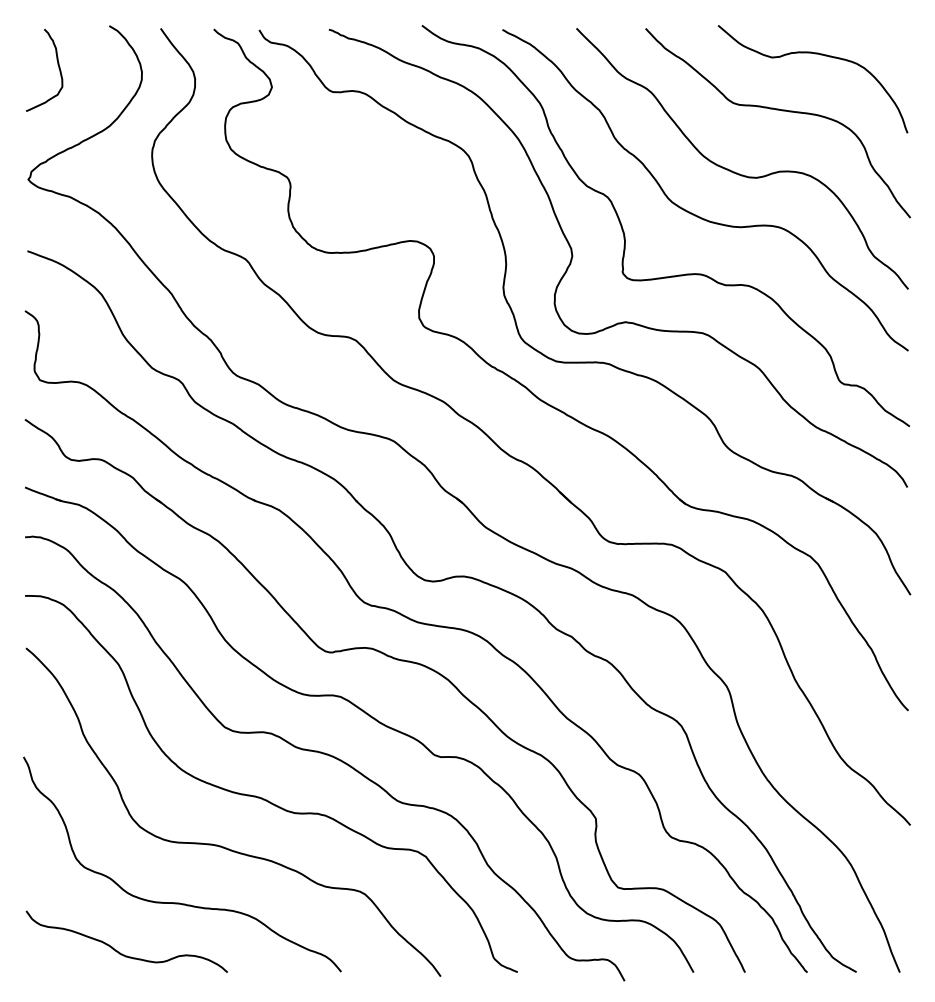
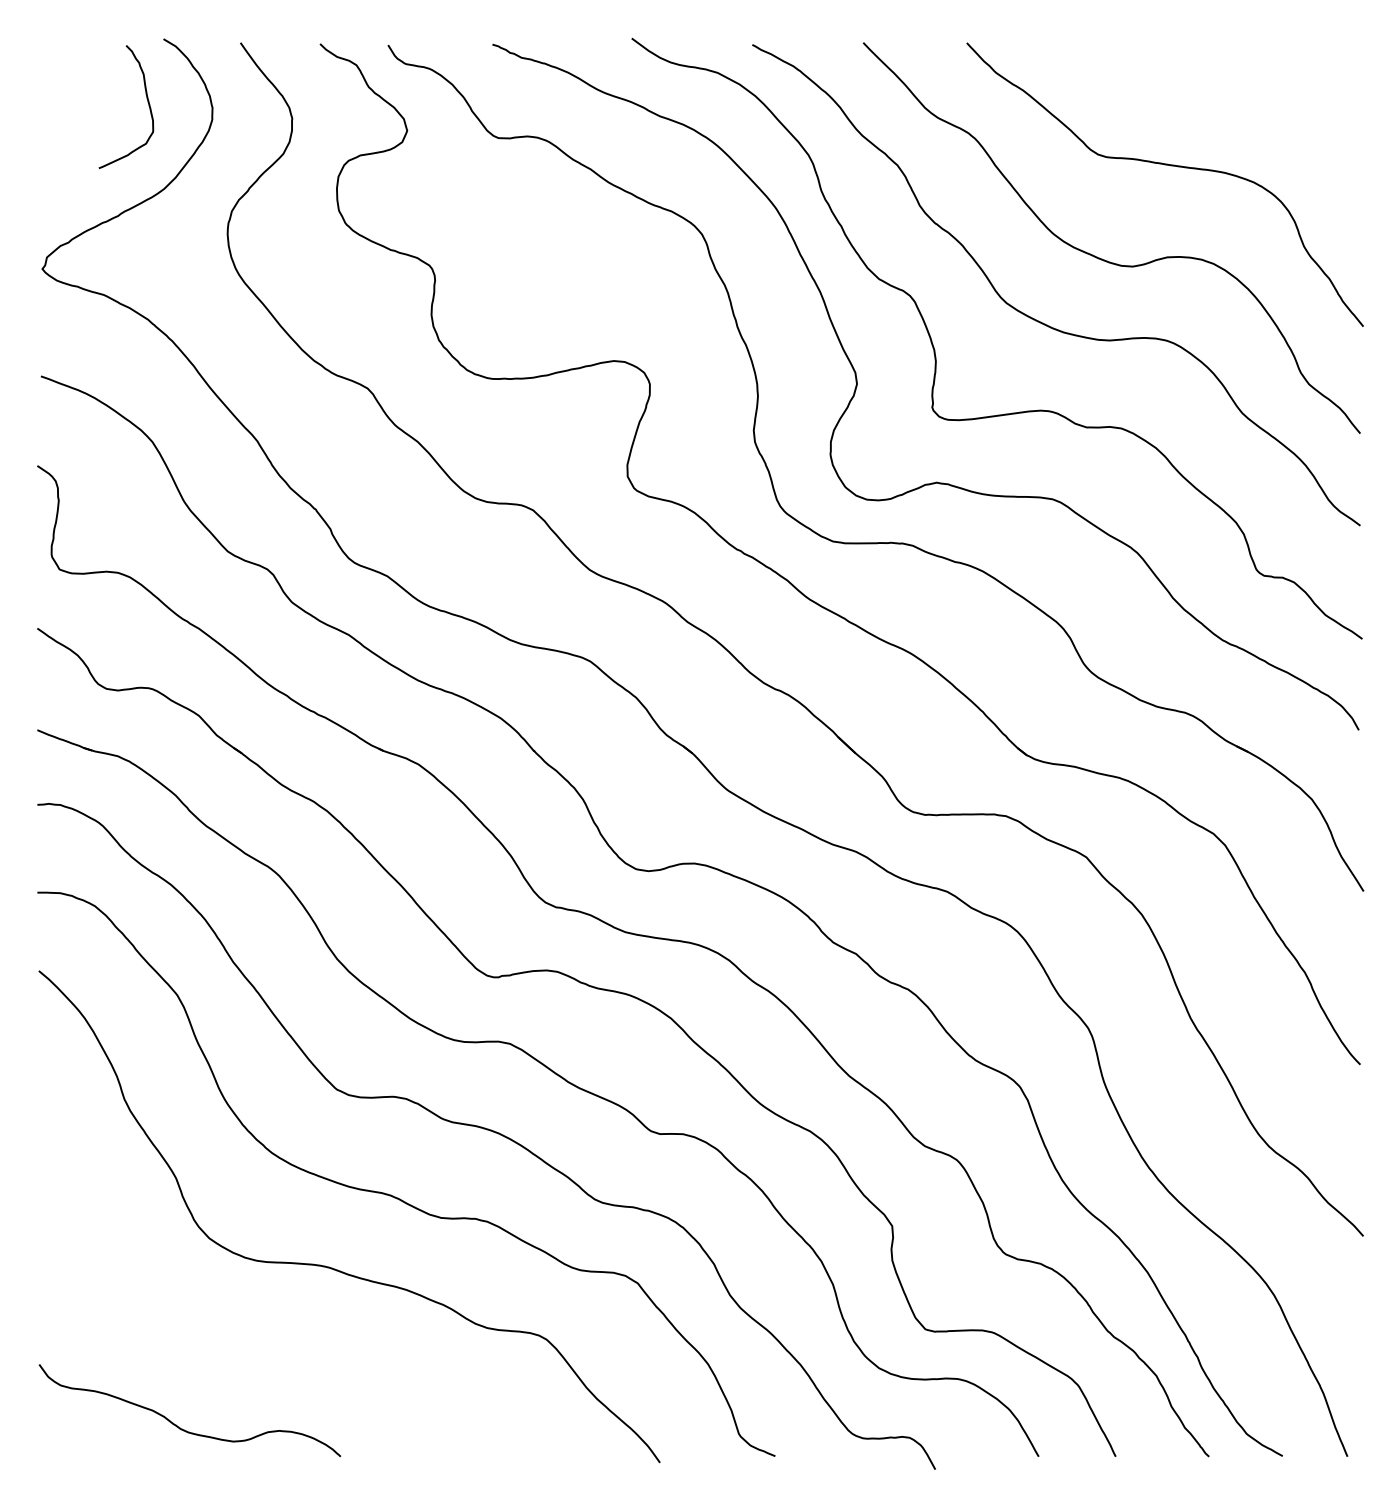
curve: (814, 54) -> (1219, 81), removed
curve: (58, 68) -> (147, 104), moved
curve: (179, 902) -> (268, 1351), removed

